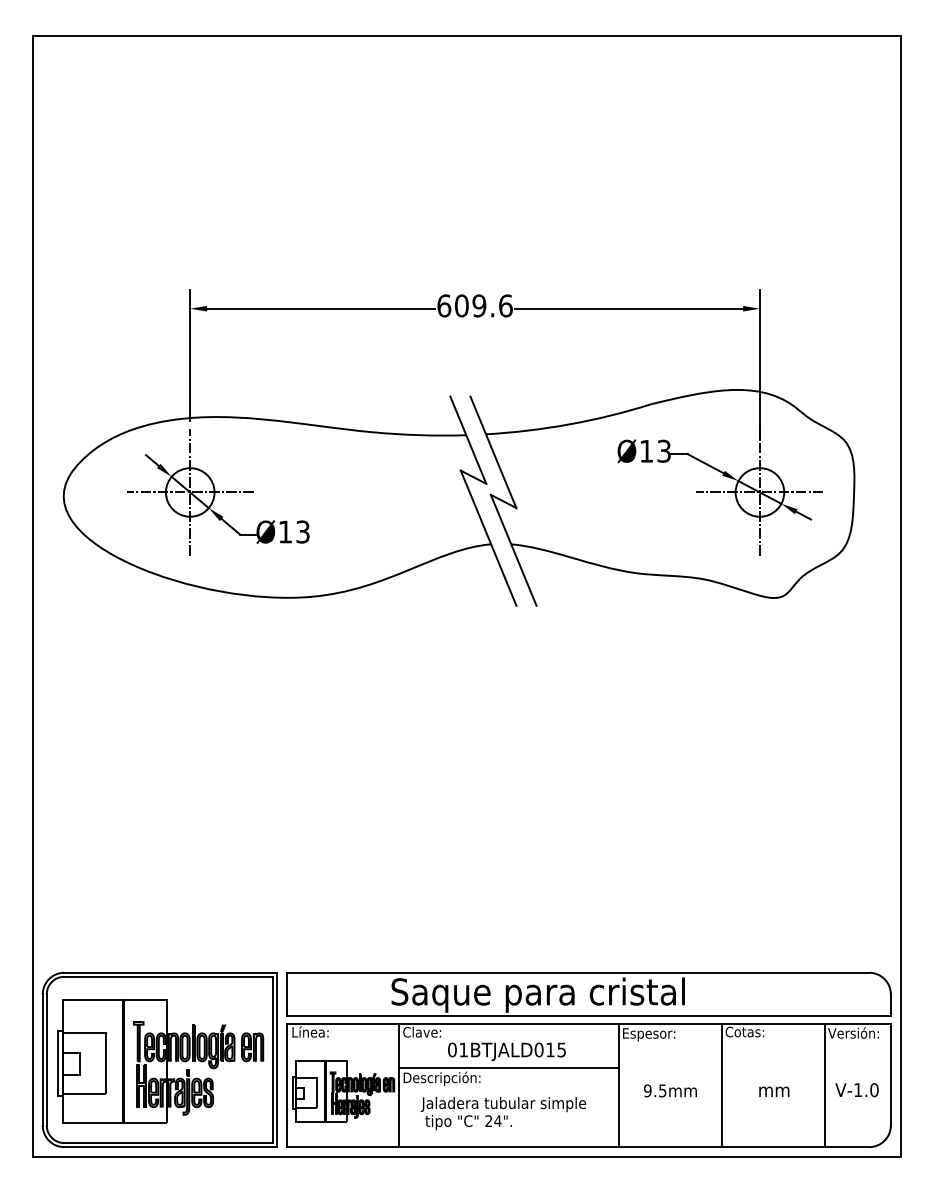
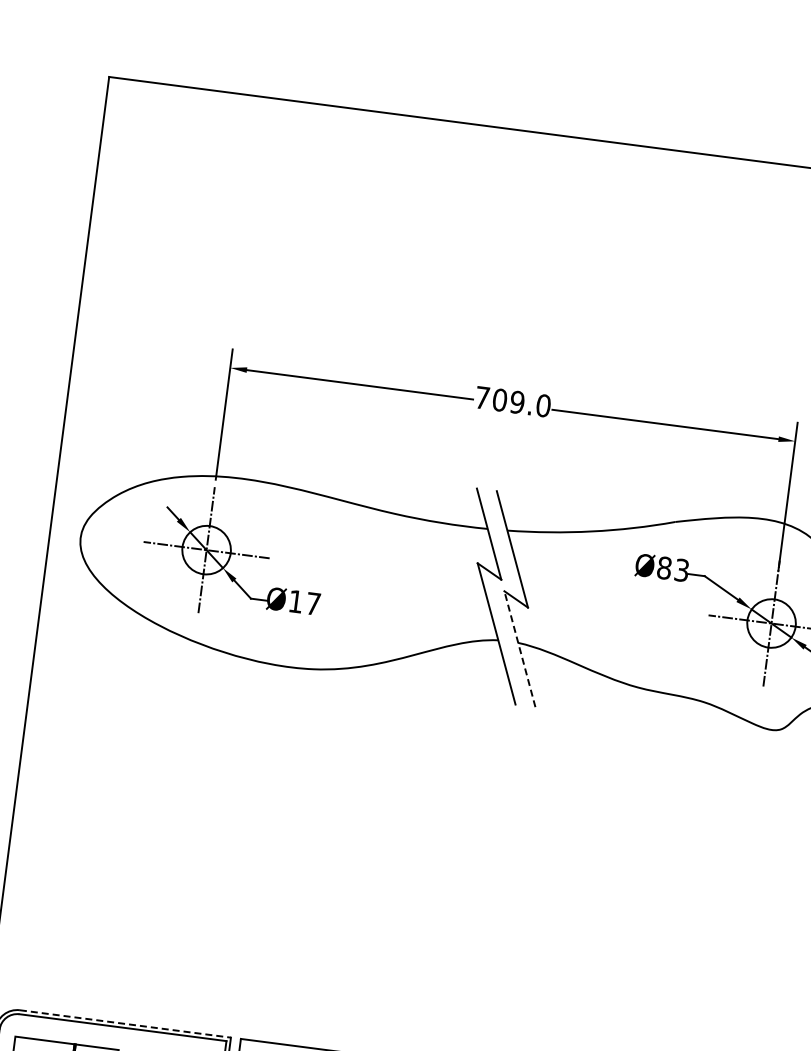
text: (474, 305) -> (512, 401), 609.6 -> 709.0
text: (646, 450) -> (664, 567), Ø13 -> Ø83
text: (302, 531) -> (312, 603), Ø13 -> Ø17
line: (513, 550) -> (519, 649), solid -> dashed
line: (171, 972) -> (126, 1023), solid -> dashed

